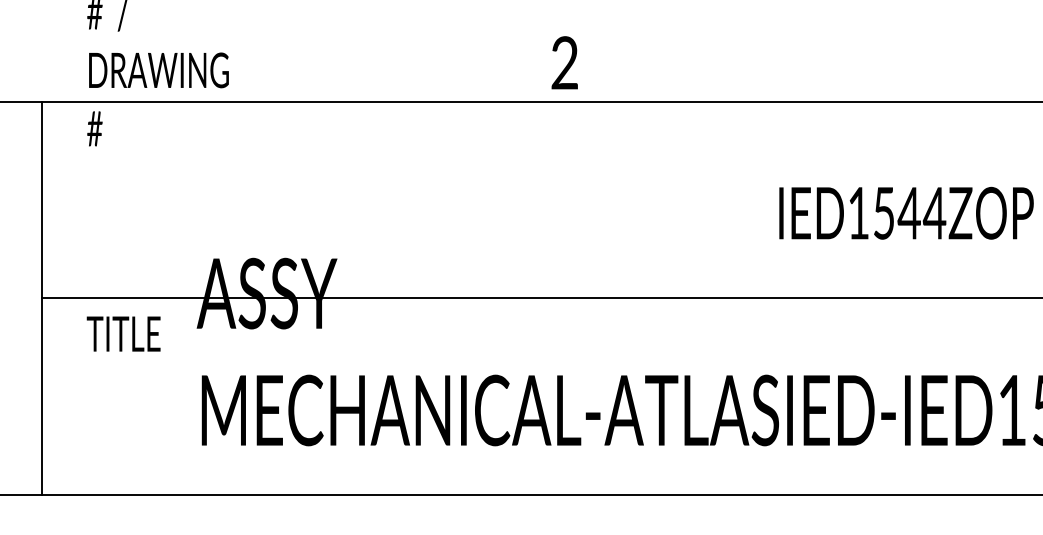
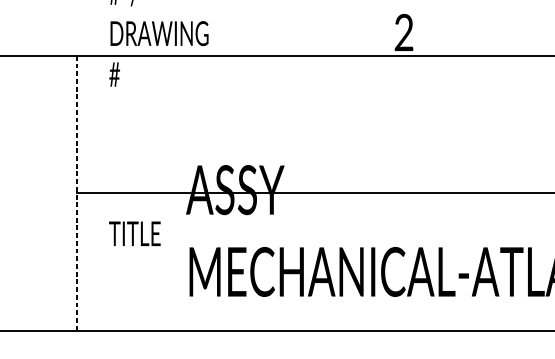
text: (564, 62) -> (403, 32), moved
line: (41, 298) -> (77, 193), solid -> dashed
text: (123, 333) -> (134, 233), moved

